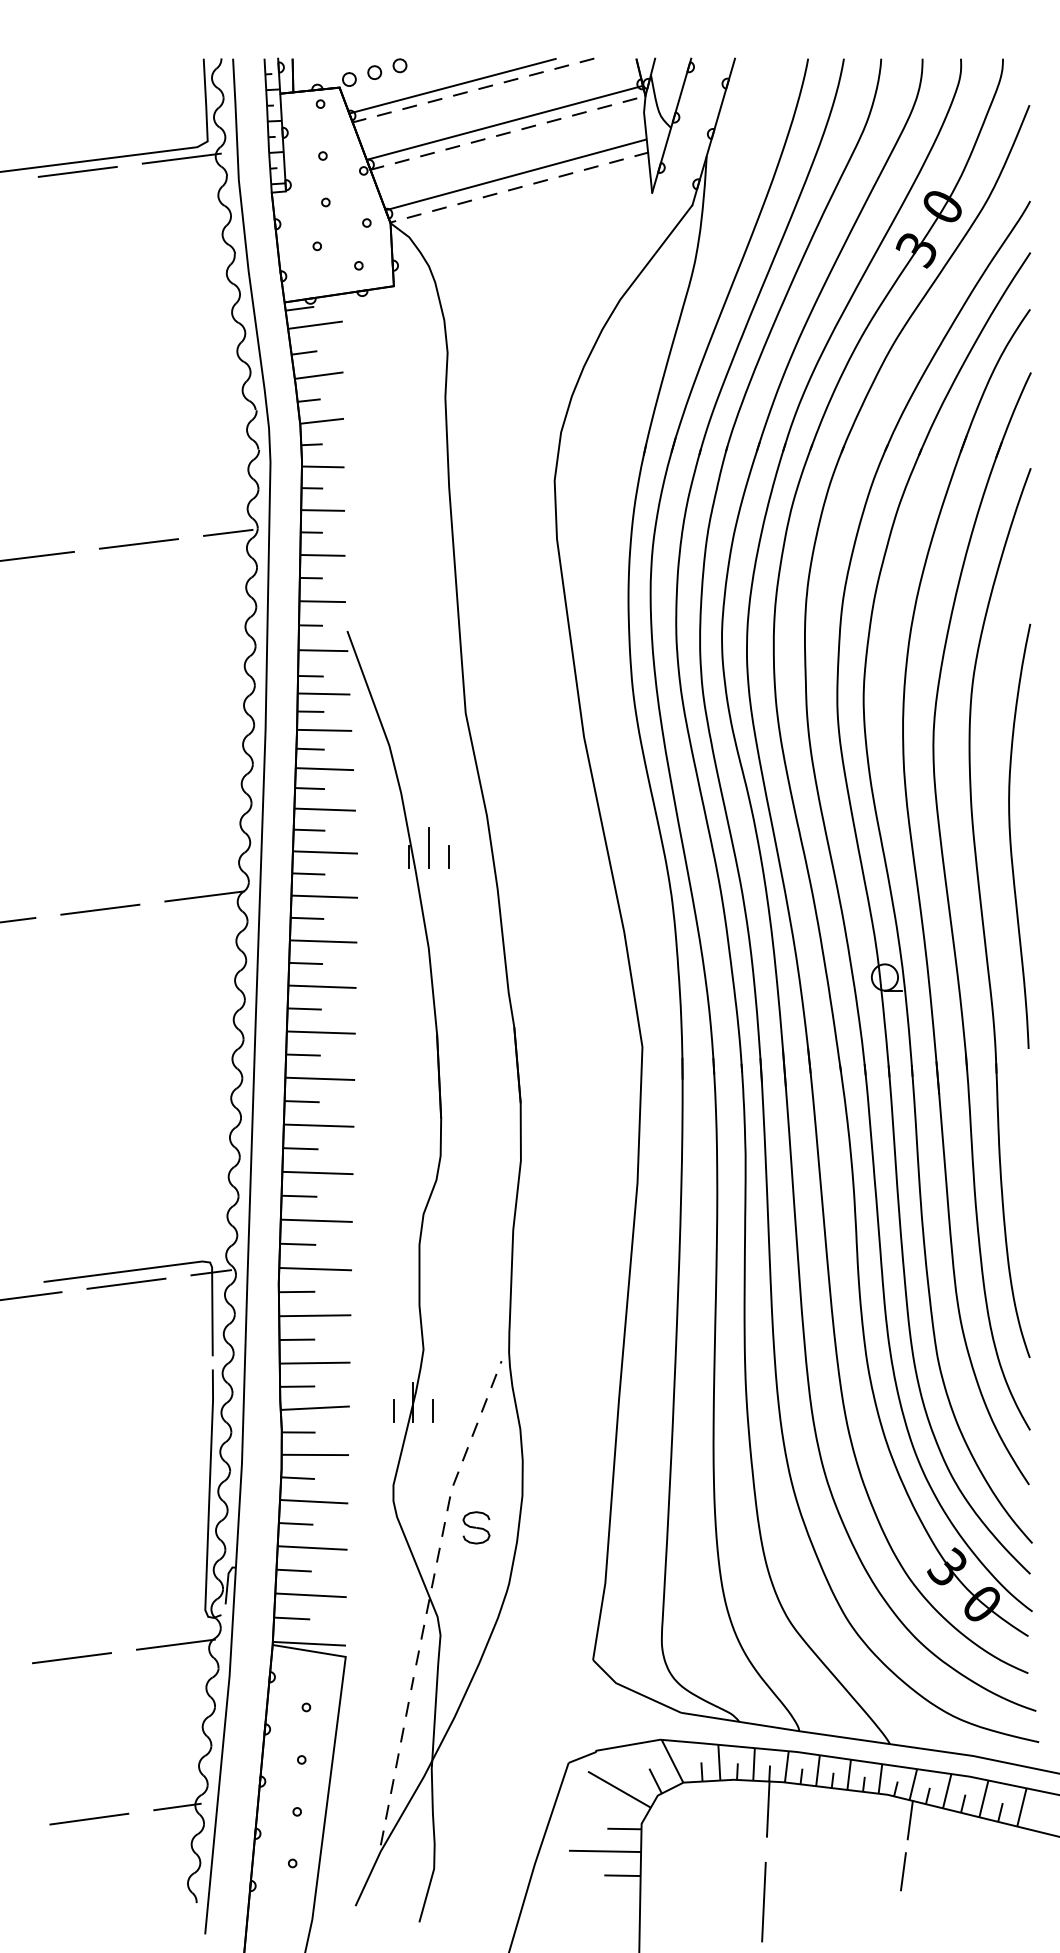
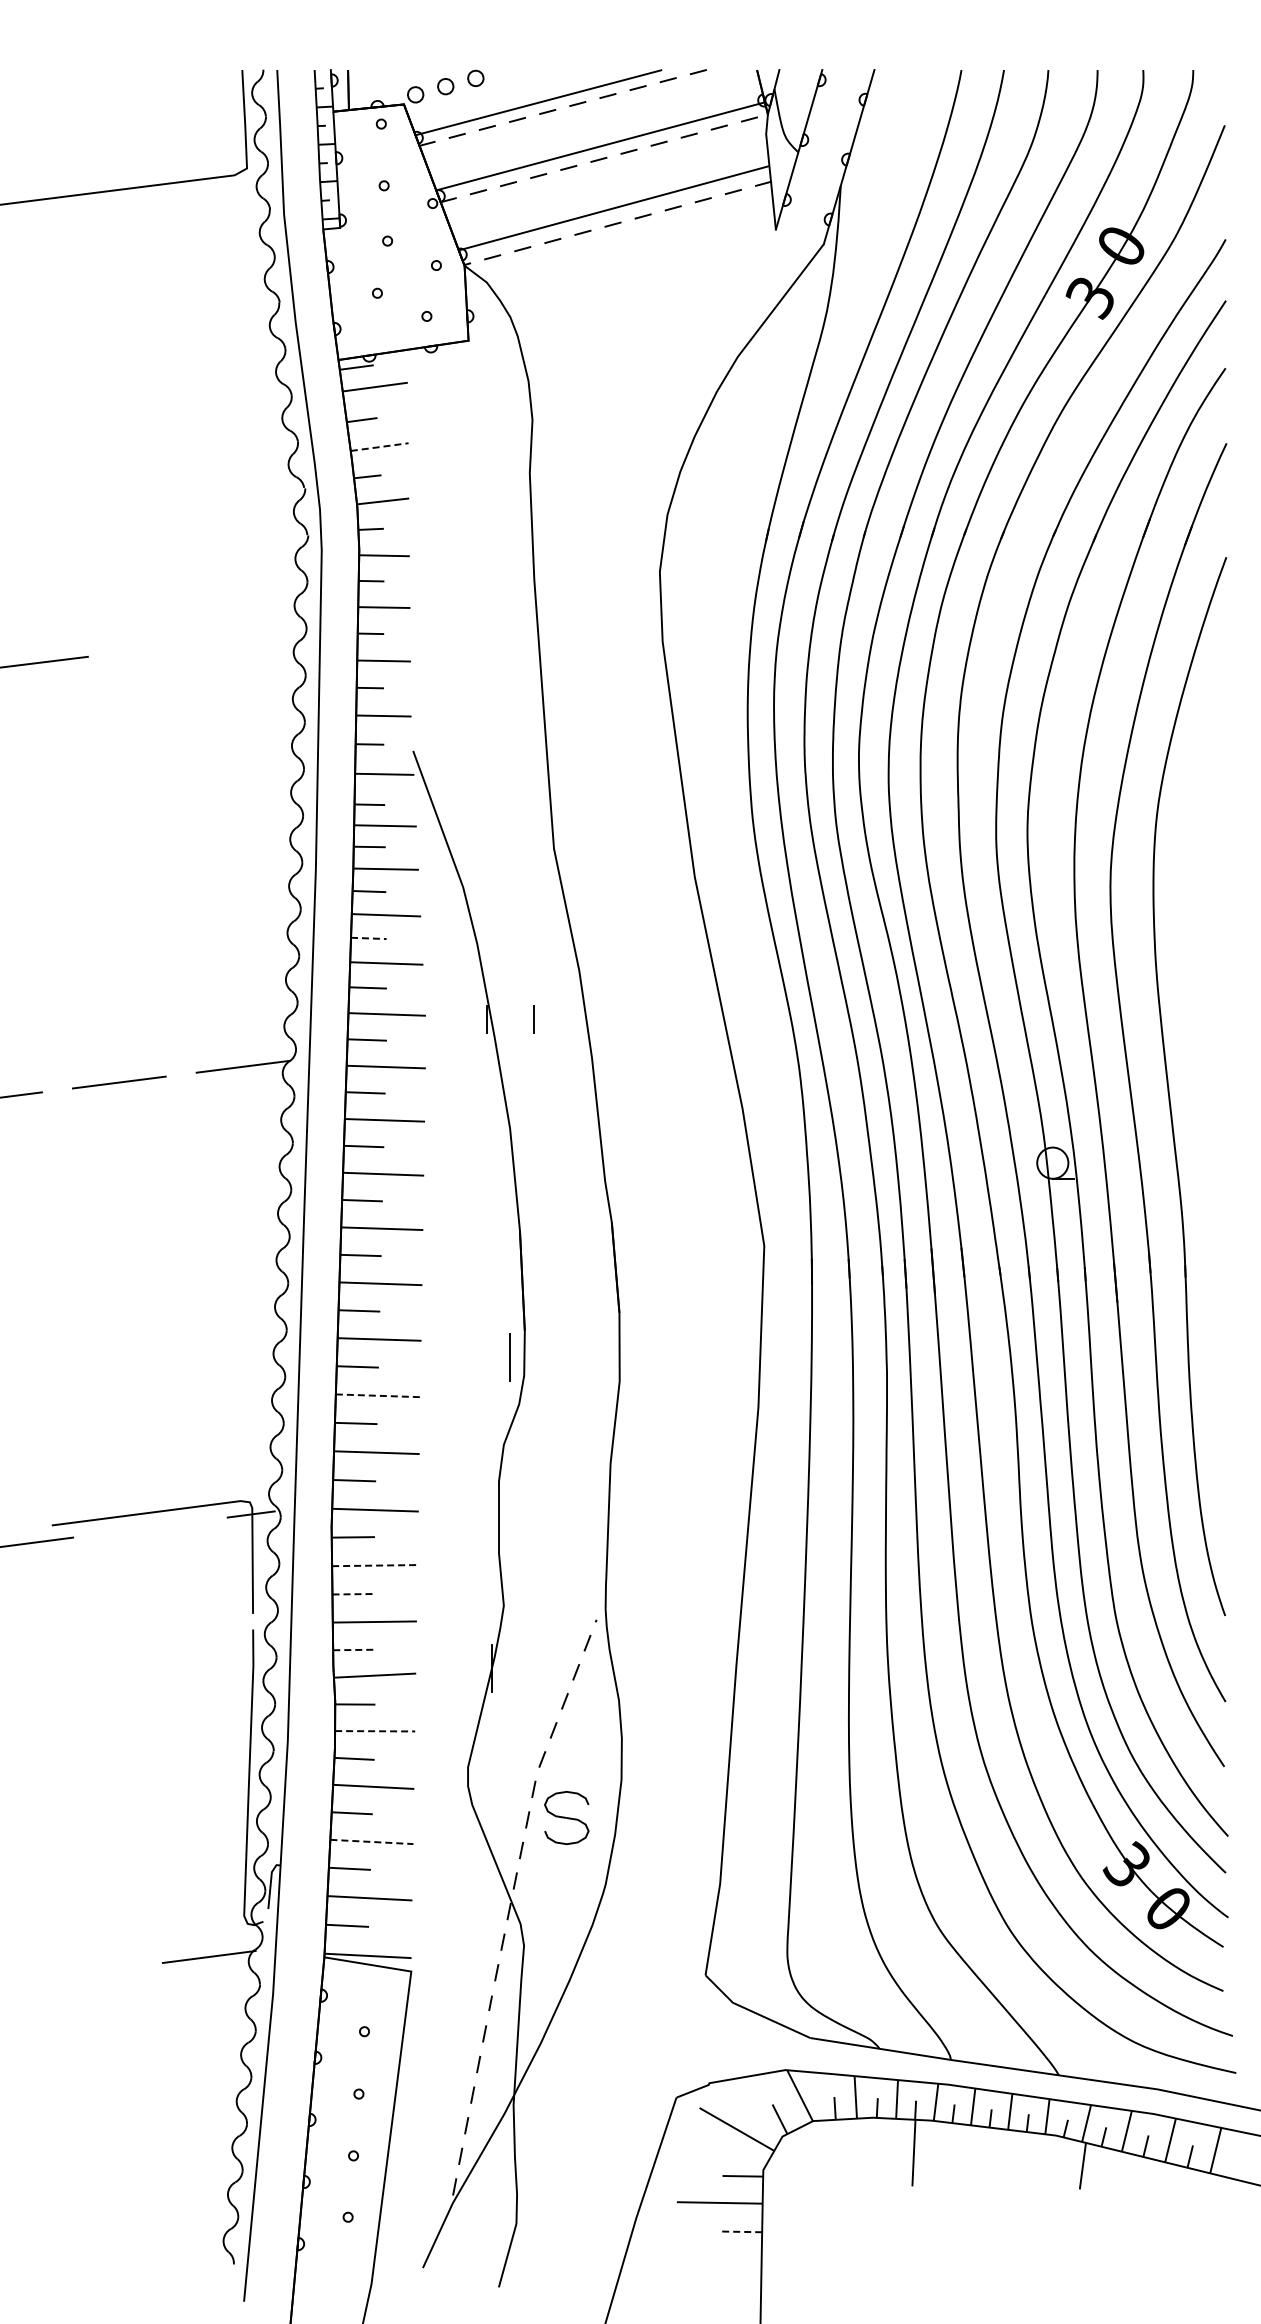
line: (181, 158) -> (215, 188), removed
line: (77, 171) -> (92, 204), removed
line: (319, 375) -> (380, 447), solid -> dashed
line: (228, 532) -> (271, 633), removed
line: (138, 544) -> (164, 647), removed
line: (309, 788) -> (368, 938), solid -> dashed
curve: (1010, 836) -> (1202, 995), removed
line: (428, 848) -> (509, 1357), moved
line: (318, 1172) -> (378, 1395), solid -> dashed
line: (126, 1283) -> (150, 1527), removed
line: (315, 1315) -> (375, 1565), solid -> dashed
line: (298, 1340) -> (354, 1594), solid -> dashed
line: (298, 1387) -> (354, 1650), solid -> dashed
line: (393, 1411) -> (468, 1679), removed
line: (433, 1411) -> (515, 1679), removed
line: (315, 1455) -> (375, 1731), solid -> dashed
part: (476, 1527) -> (566, 1817), size x1.4
line: (312, 1547) -> (371, 1841), solid -> dashed
line: (71, 1657) -> (85, 1972), removed
line: (176, 1806) -> (210, 2149), removed
line: (88, 1819) -> (105, 2164), removed
line: (903, 1872) -> (1074, 2227), removed
line: (622, 1875) -> (740, 2231), solid -> dashed
line: (763, 1902) -> (908, 2263), removed

